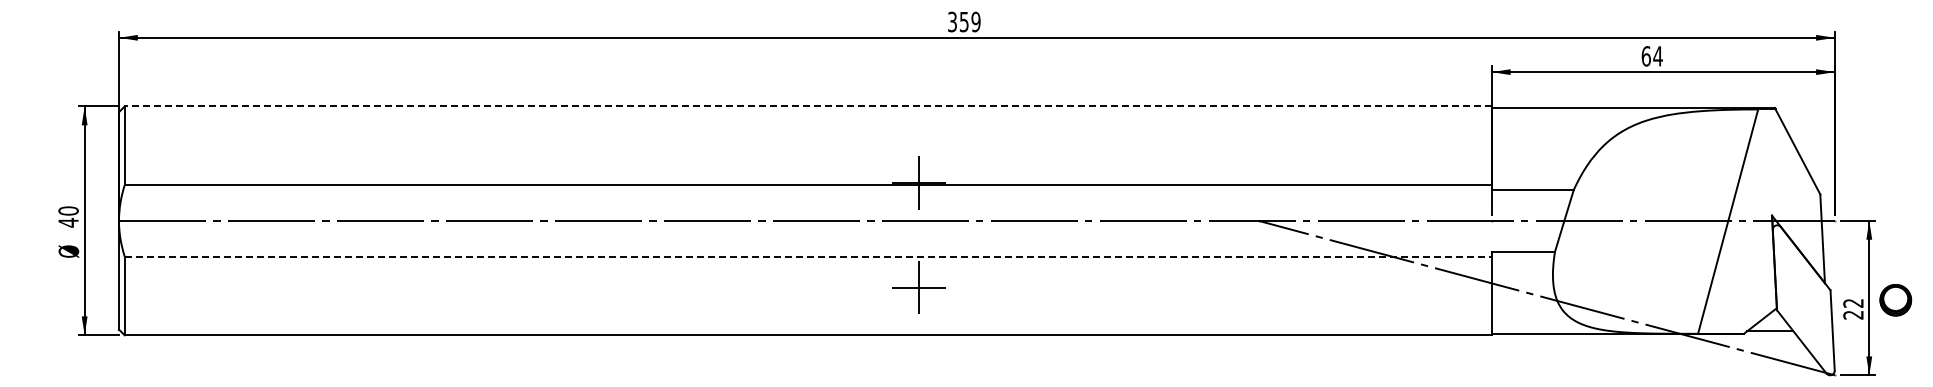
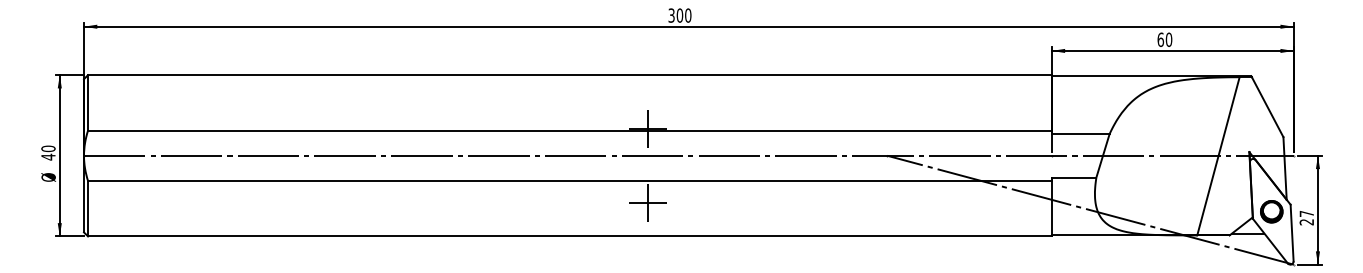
text: (969, 21) -> (683, 15), 359 -> 300
text: (1657, 56) -> (1168, 39), 64 -> 60
line: (808, 106) -> (570, 75), dashed -> solid
line: (808, 256) -> (570, 180), dashed -> solid
part: (1895, 300) -> (1271, 211), moved
text: (1853, 303) -> (1306, 214), 22 -> 27

